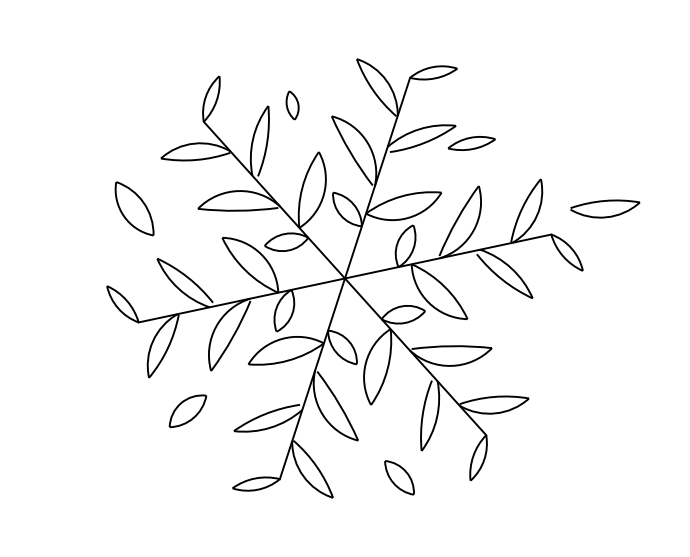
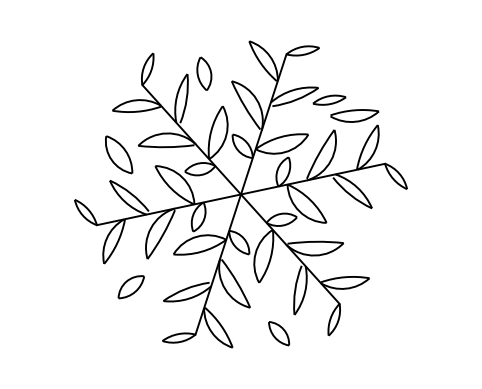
part: (292, 105) -> (204, 73), size x1.67
part: (135, 208) -> (119, 154), moved
part: (604, 208) -> (354, 115), moved

